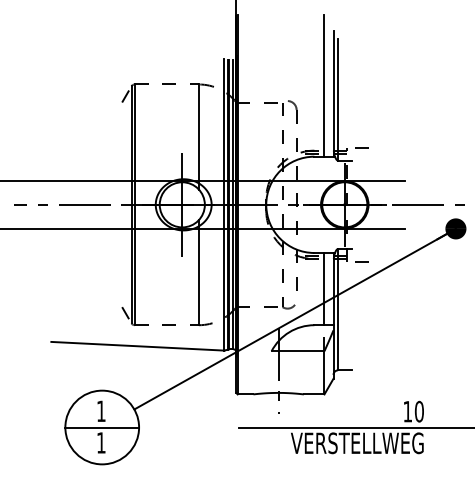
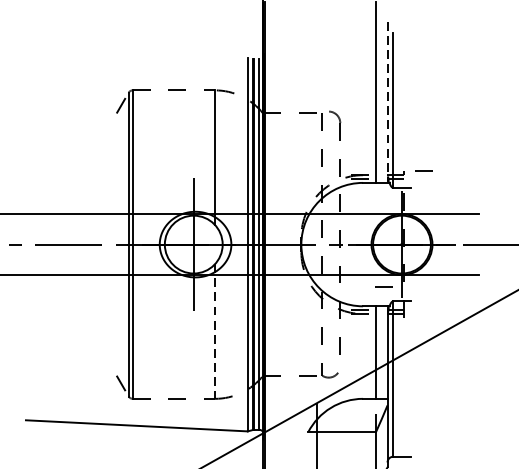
line: (333, 93) -> (387, 101), solid -> dashed
line: (361, 261) -> (383, 286), moved
line: (198, 272) -> (214, 331), solid -> dashed

